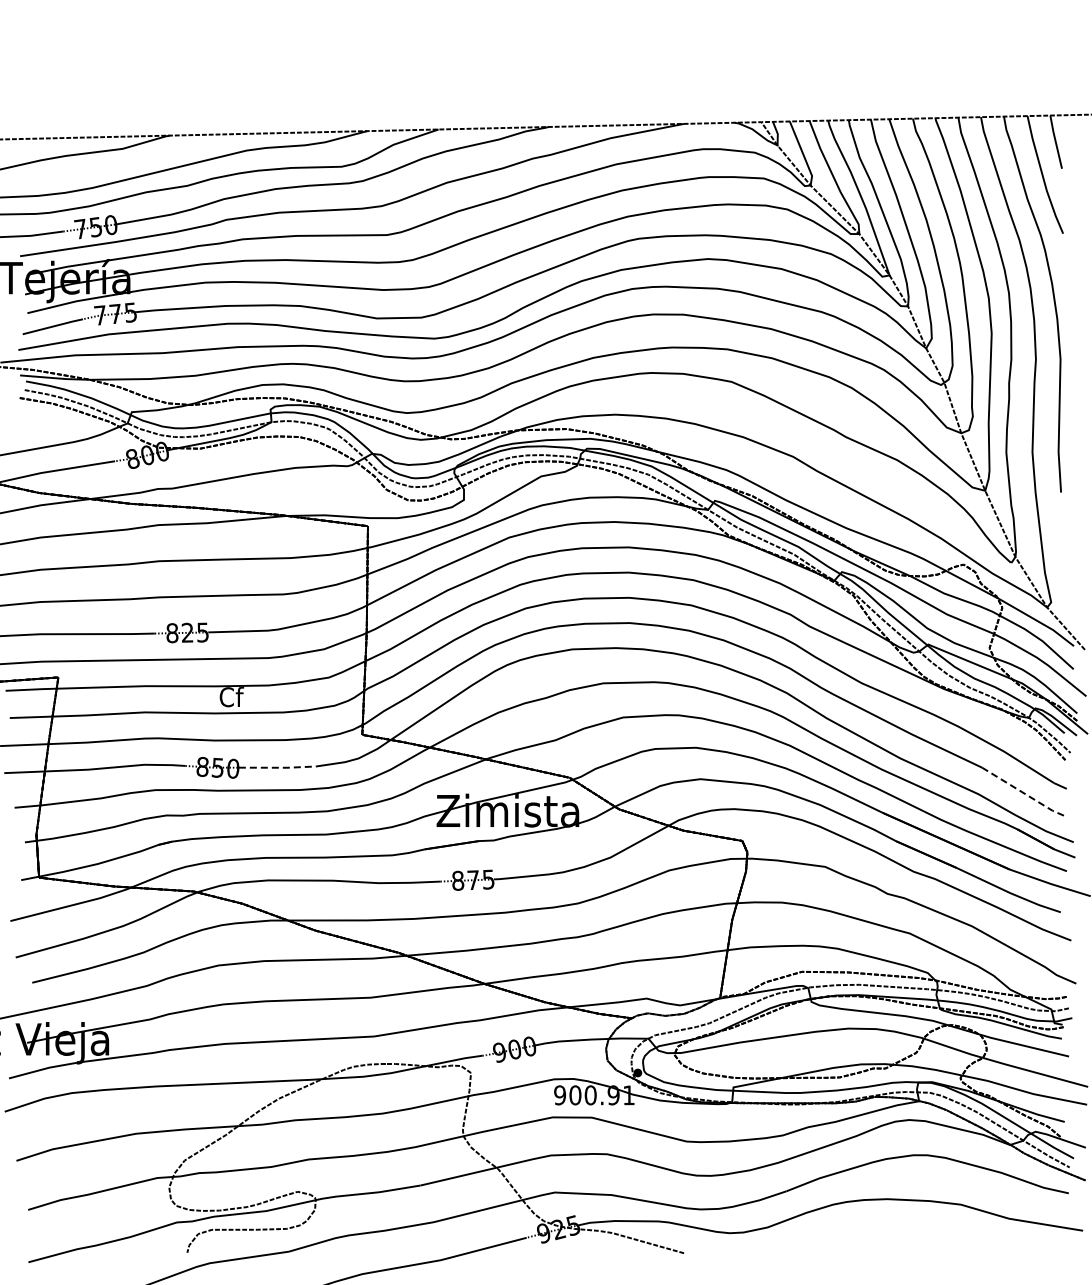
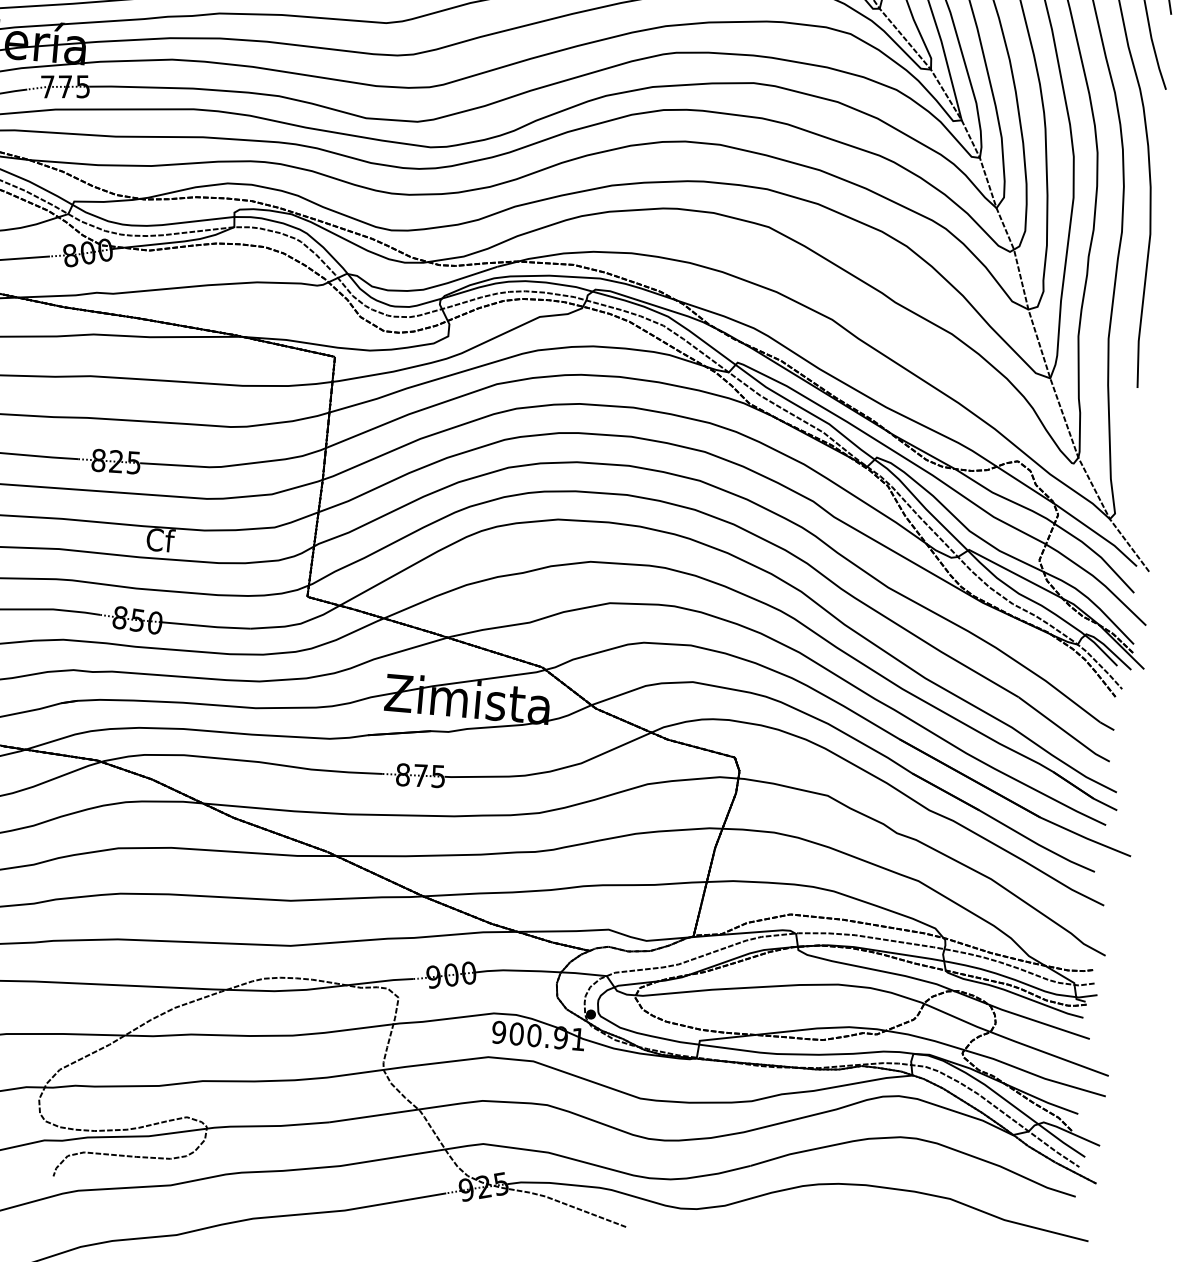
line: (278, 767) -> (207, 626), dashed -> solid
line: (1023, 793) -> (1063, 731), dashed -> solid

